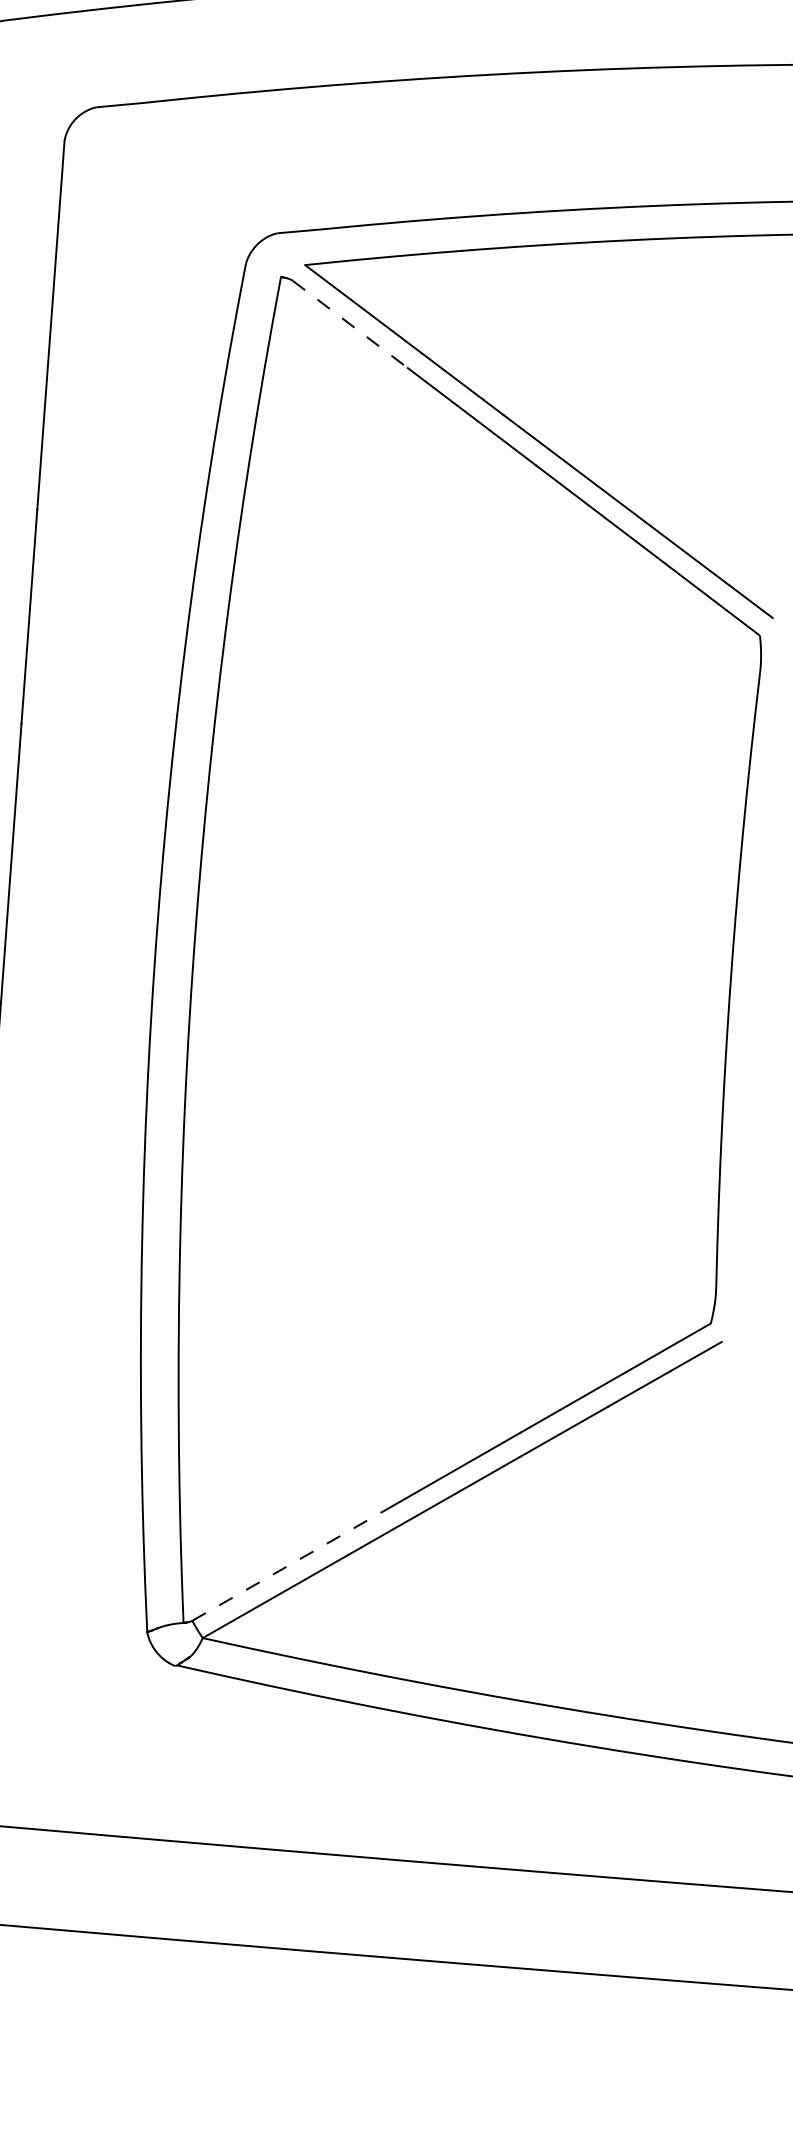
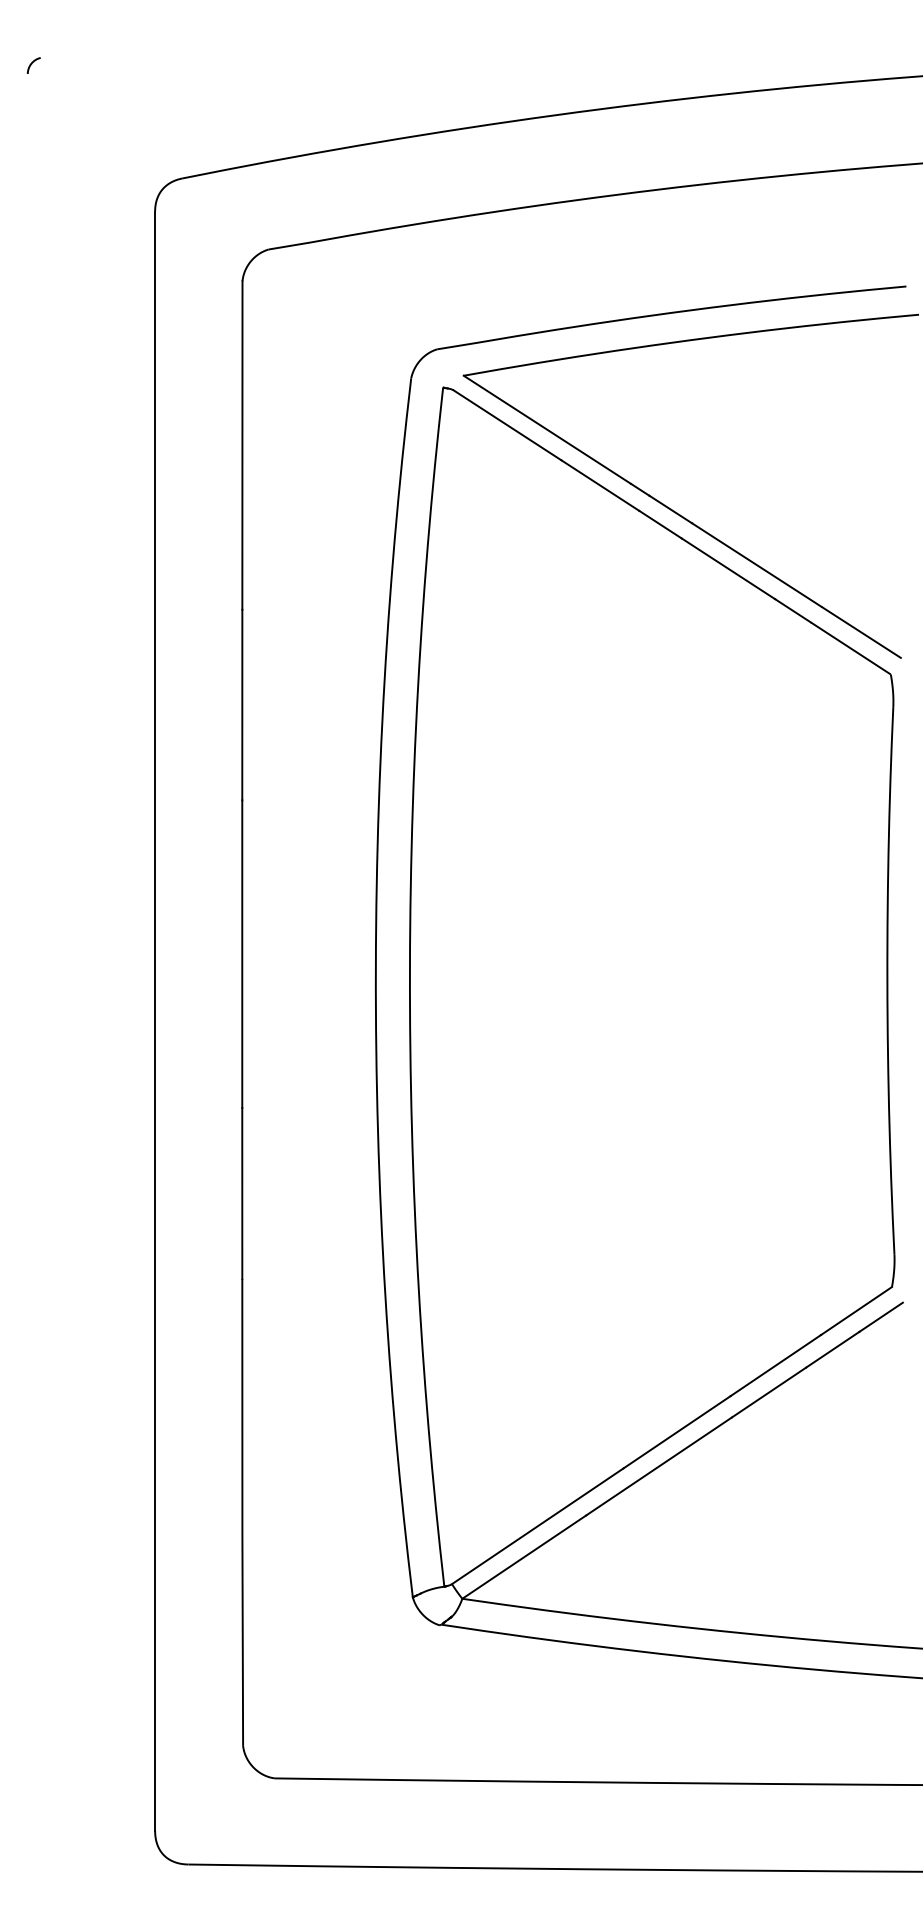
line: (351, 324) -> (508, 425), dashed -> solid
line: (294, 1562) -> (538, 1525), dashed -> solid

